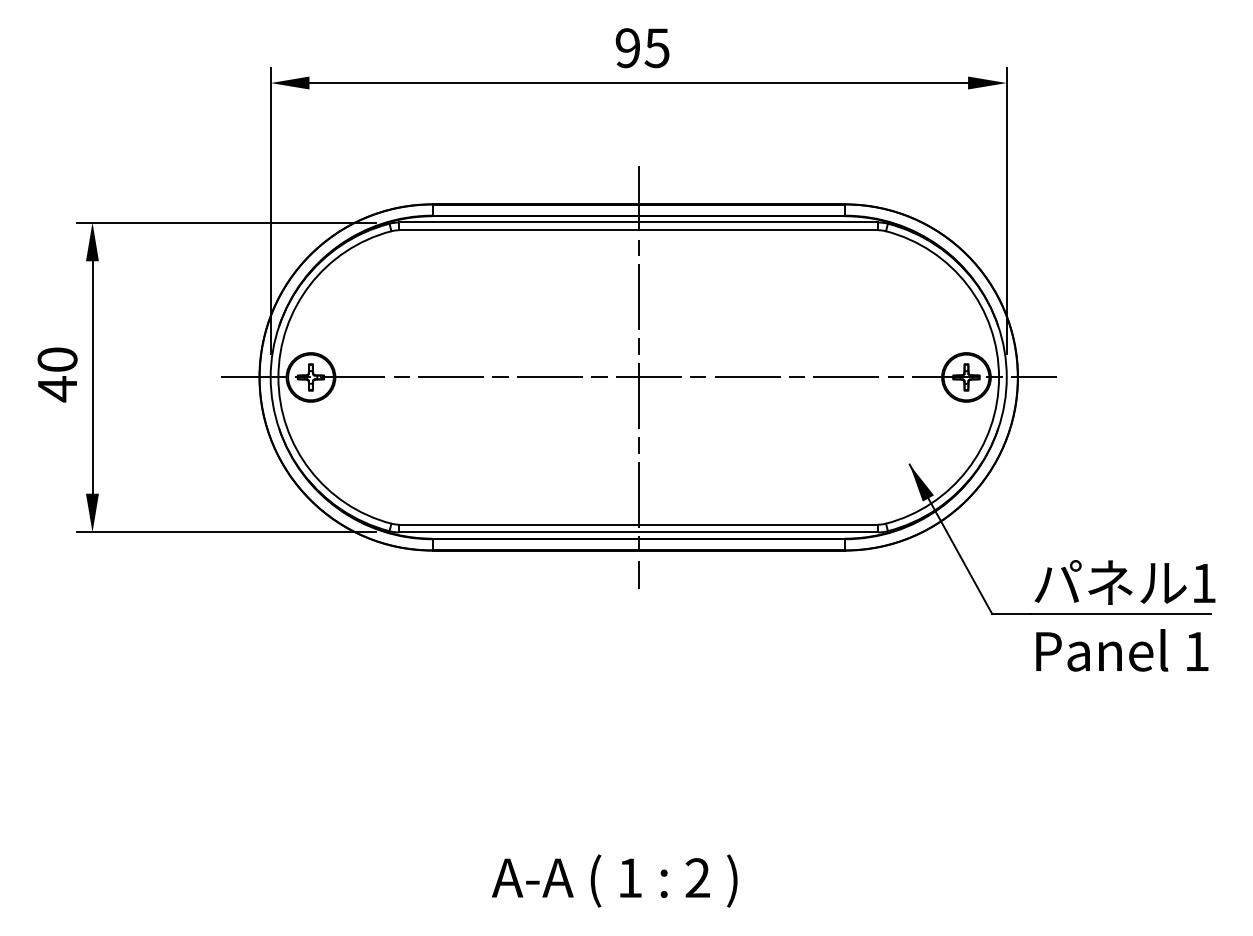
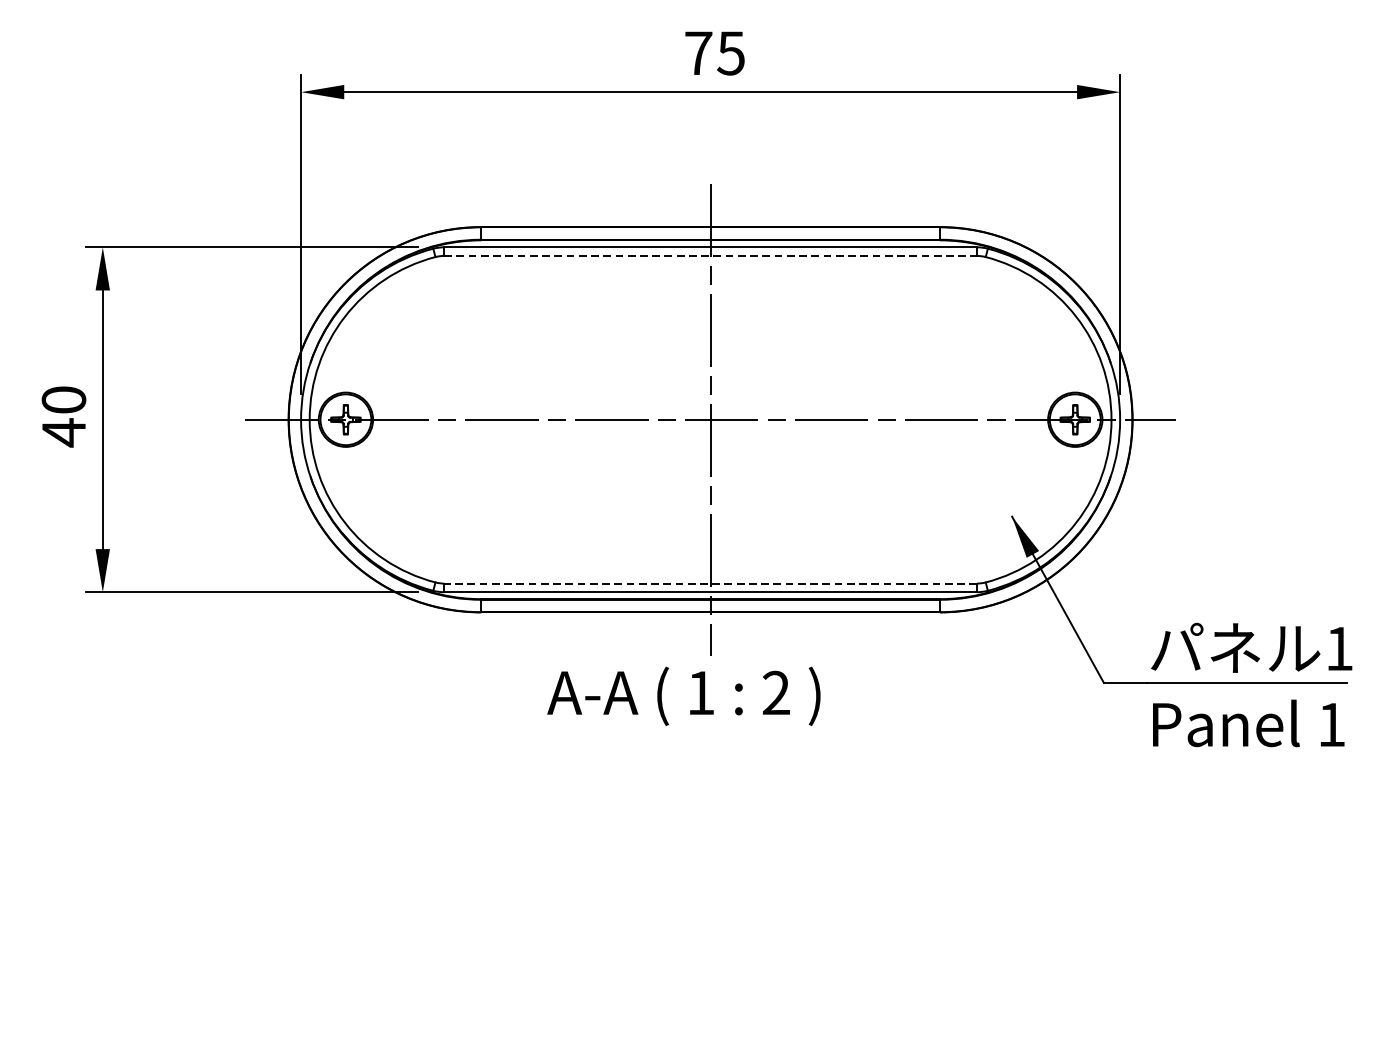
text: (627, 48) -> (698, 53), 95 -> 75
line: (639, 230) -> (711, 256), solid -> dashed
line: (638, 524) -> (710, 583), solid -> dashed
text: (614, 880) -> (683, 695), moved

